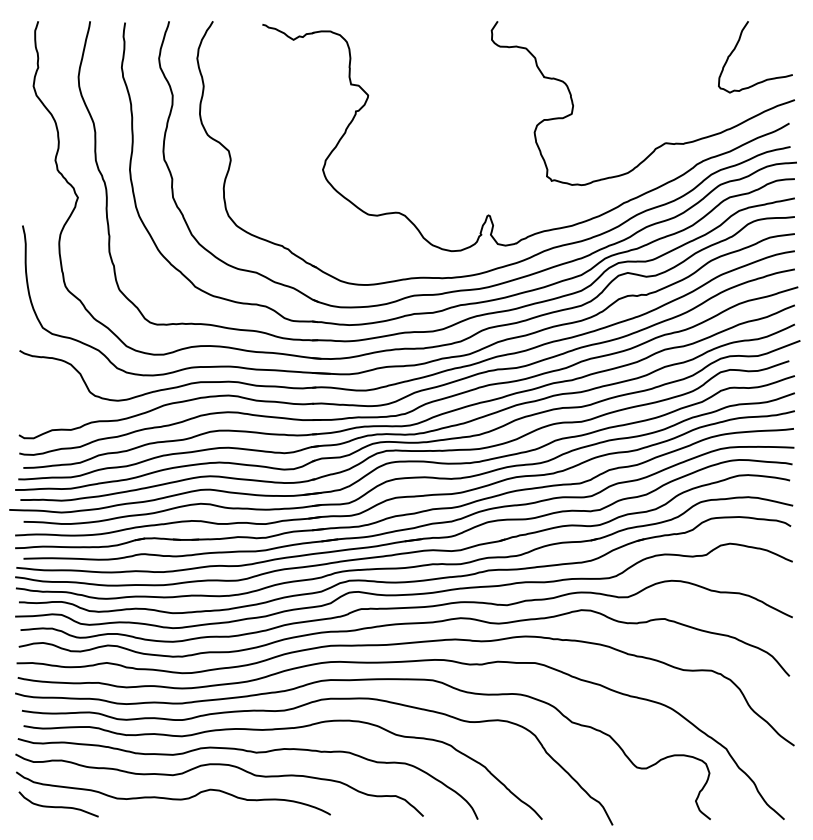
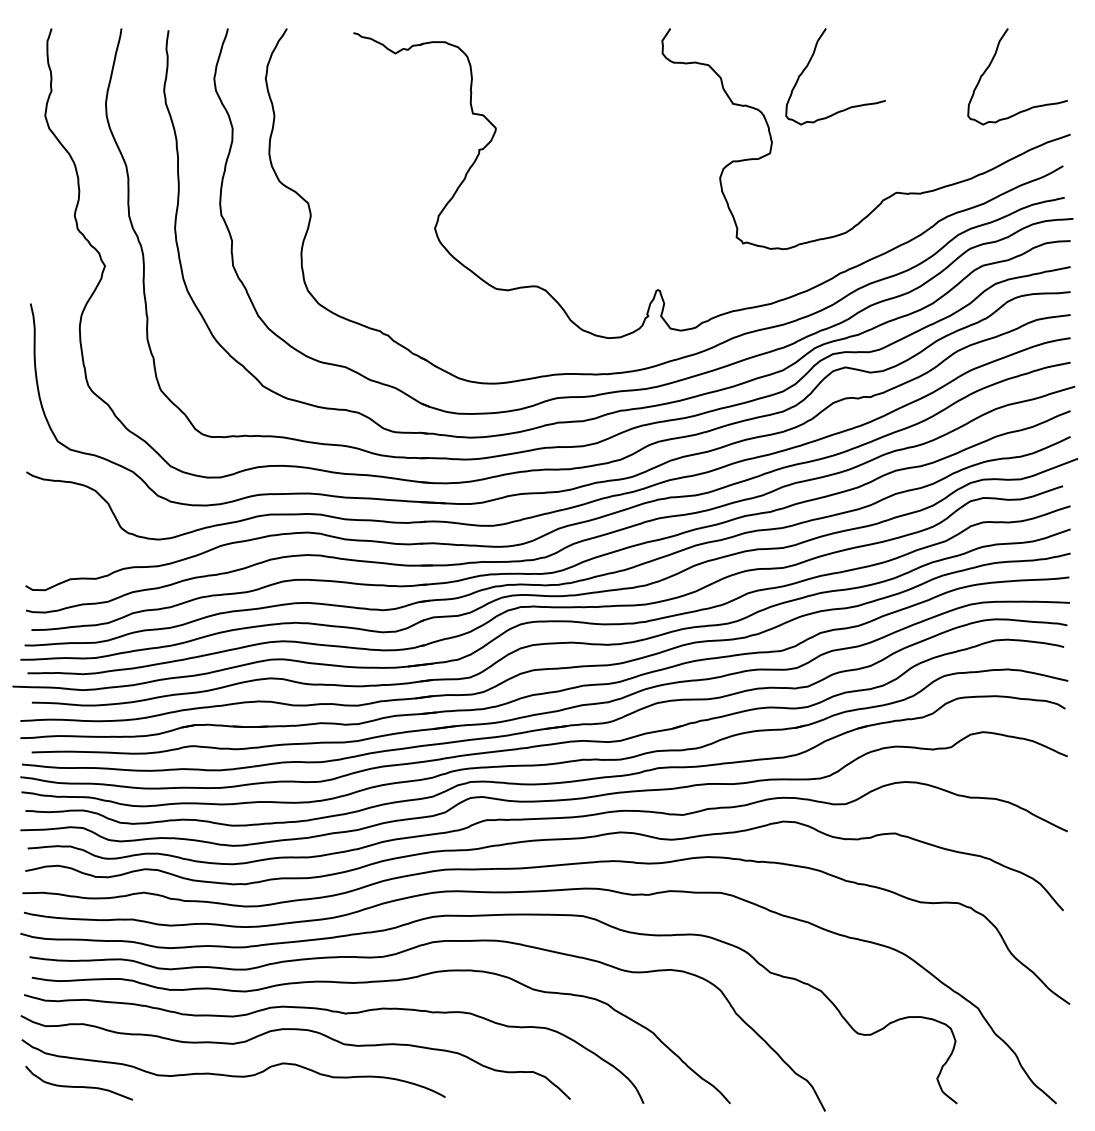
curve: (601, 47) -> (809, 63), added

